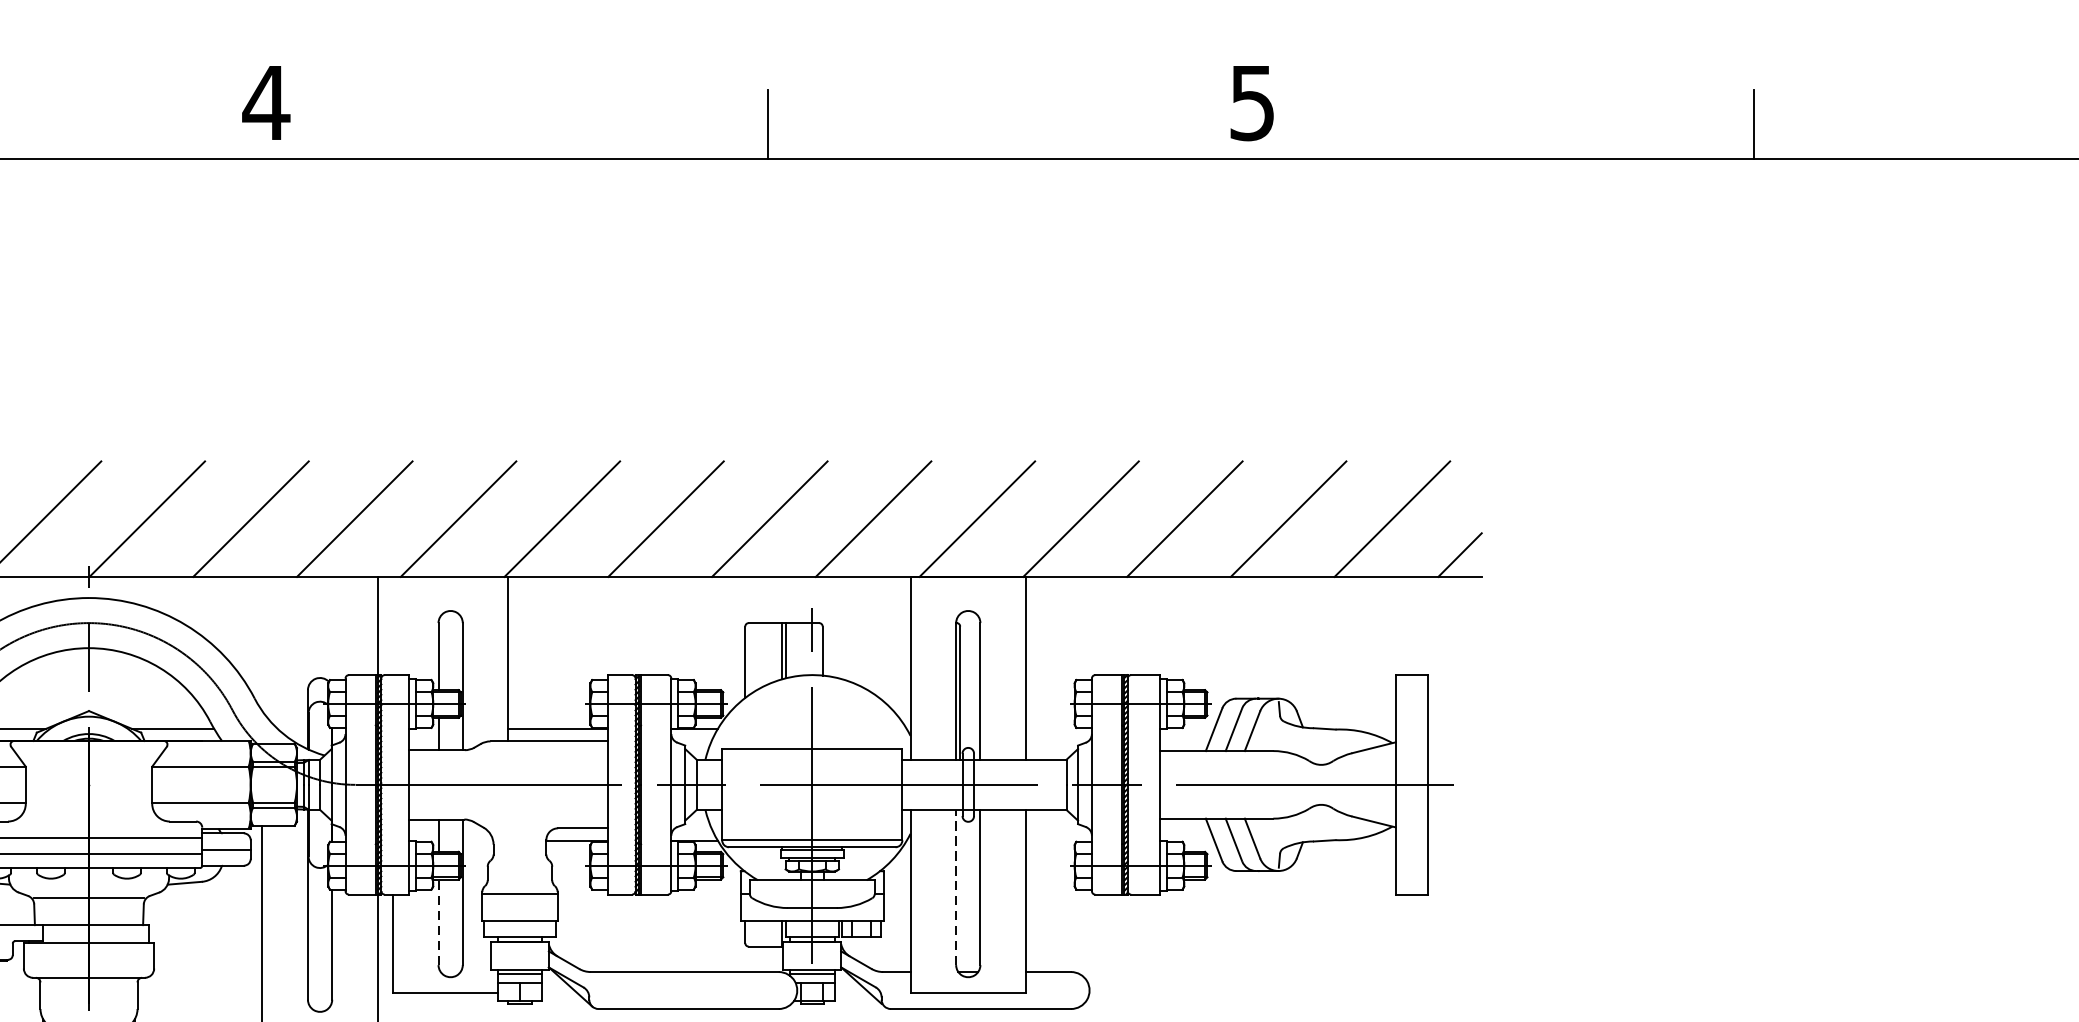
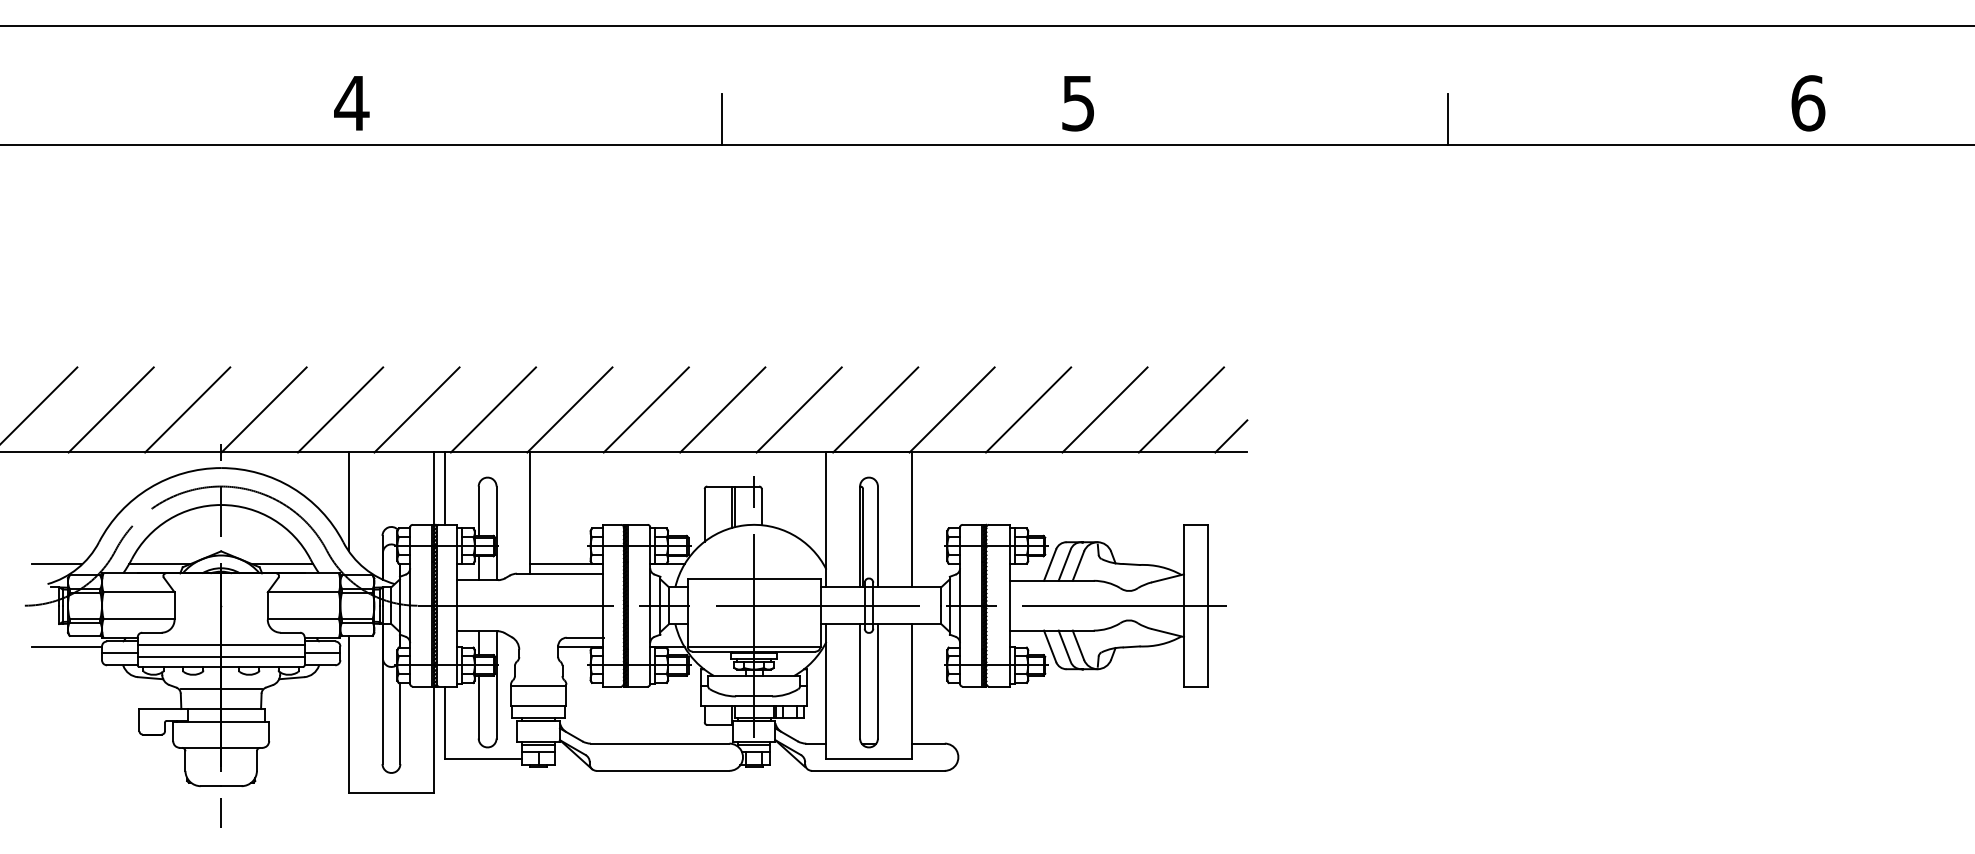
line: (393, 625) -> (445, 488), added
line: (261, 643) -> (348, 501), added
line: (956, 886) -> (860, 680), dashed -> solid
line: (438, 921) -> (478, 706), dashed -> solid

